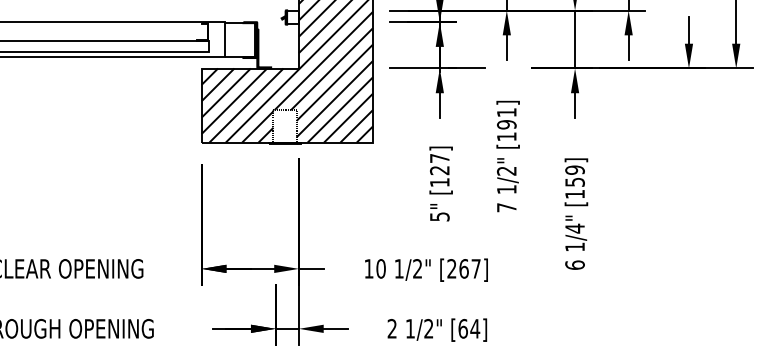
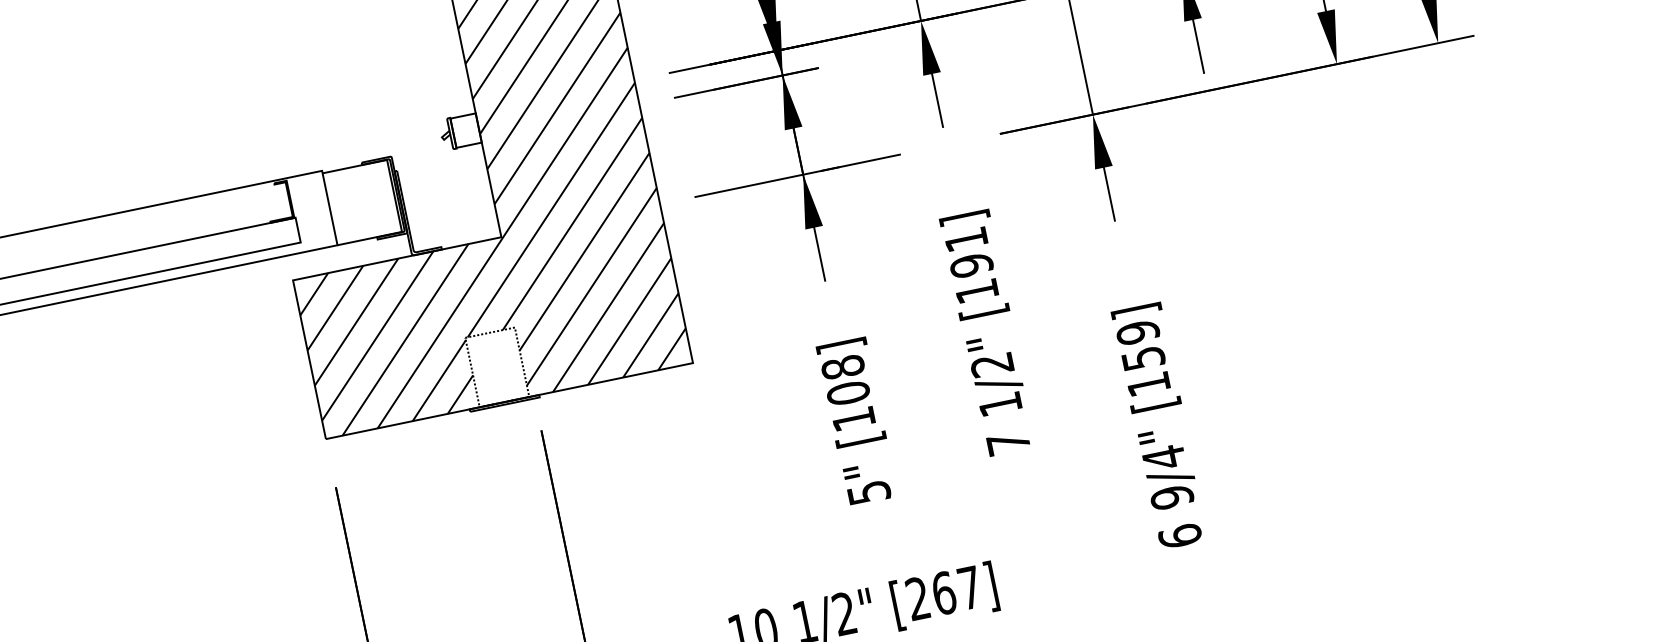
text: (439, 164) -> (845, 380), [127] -> [108]
text: (574, 246) -> (1170, 496), 1/4" -> 9/4"

